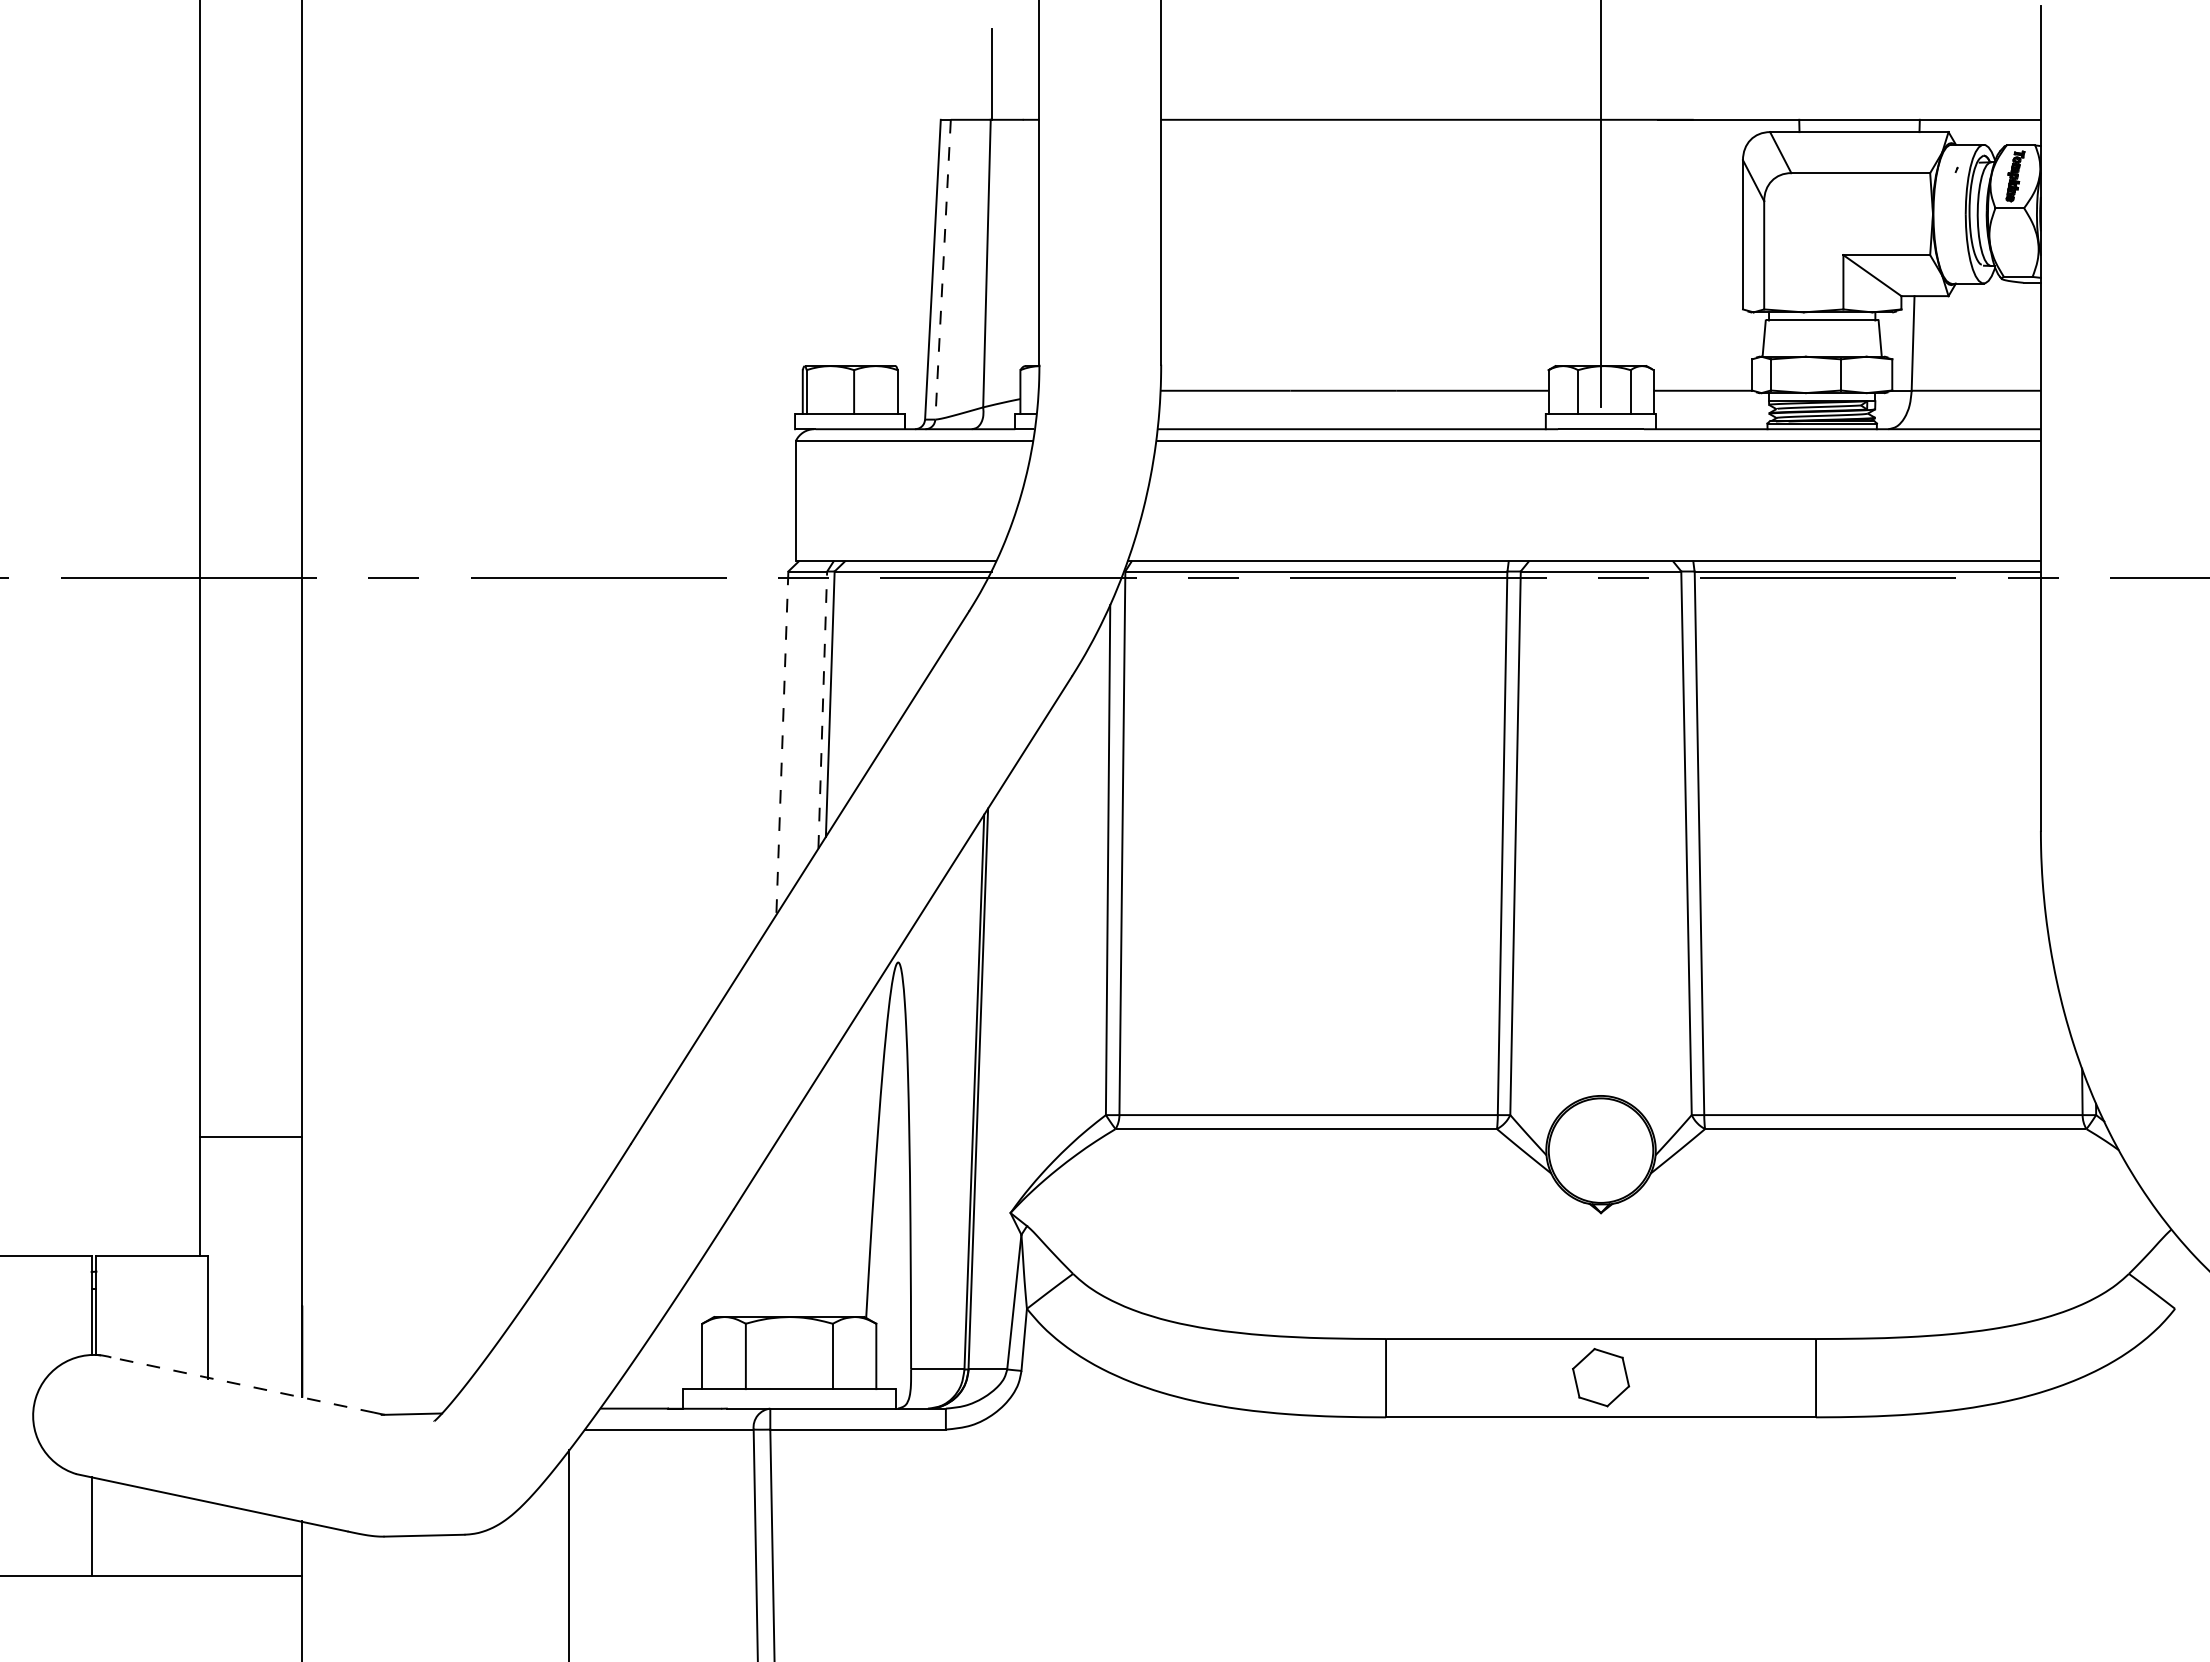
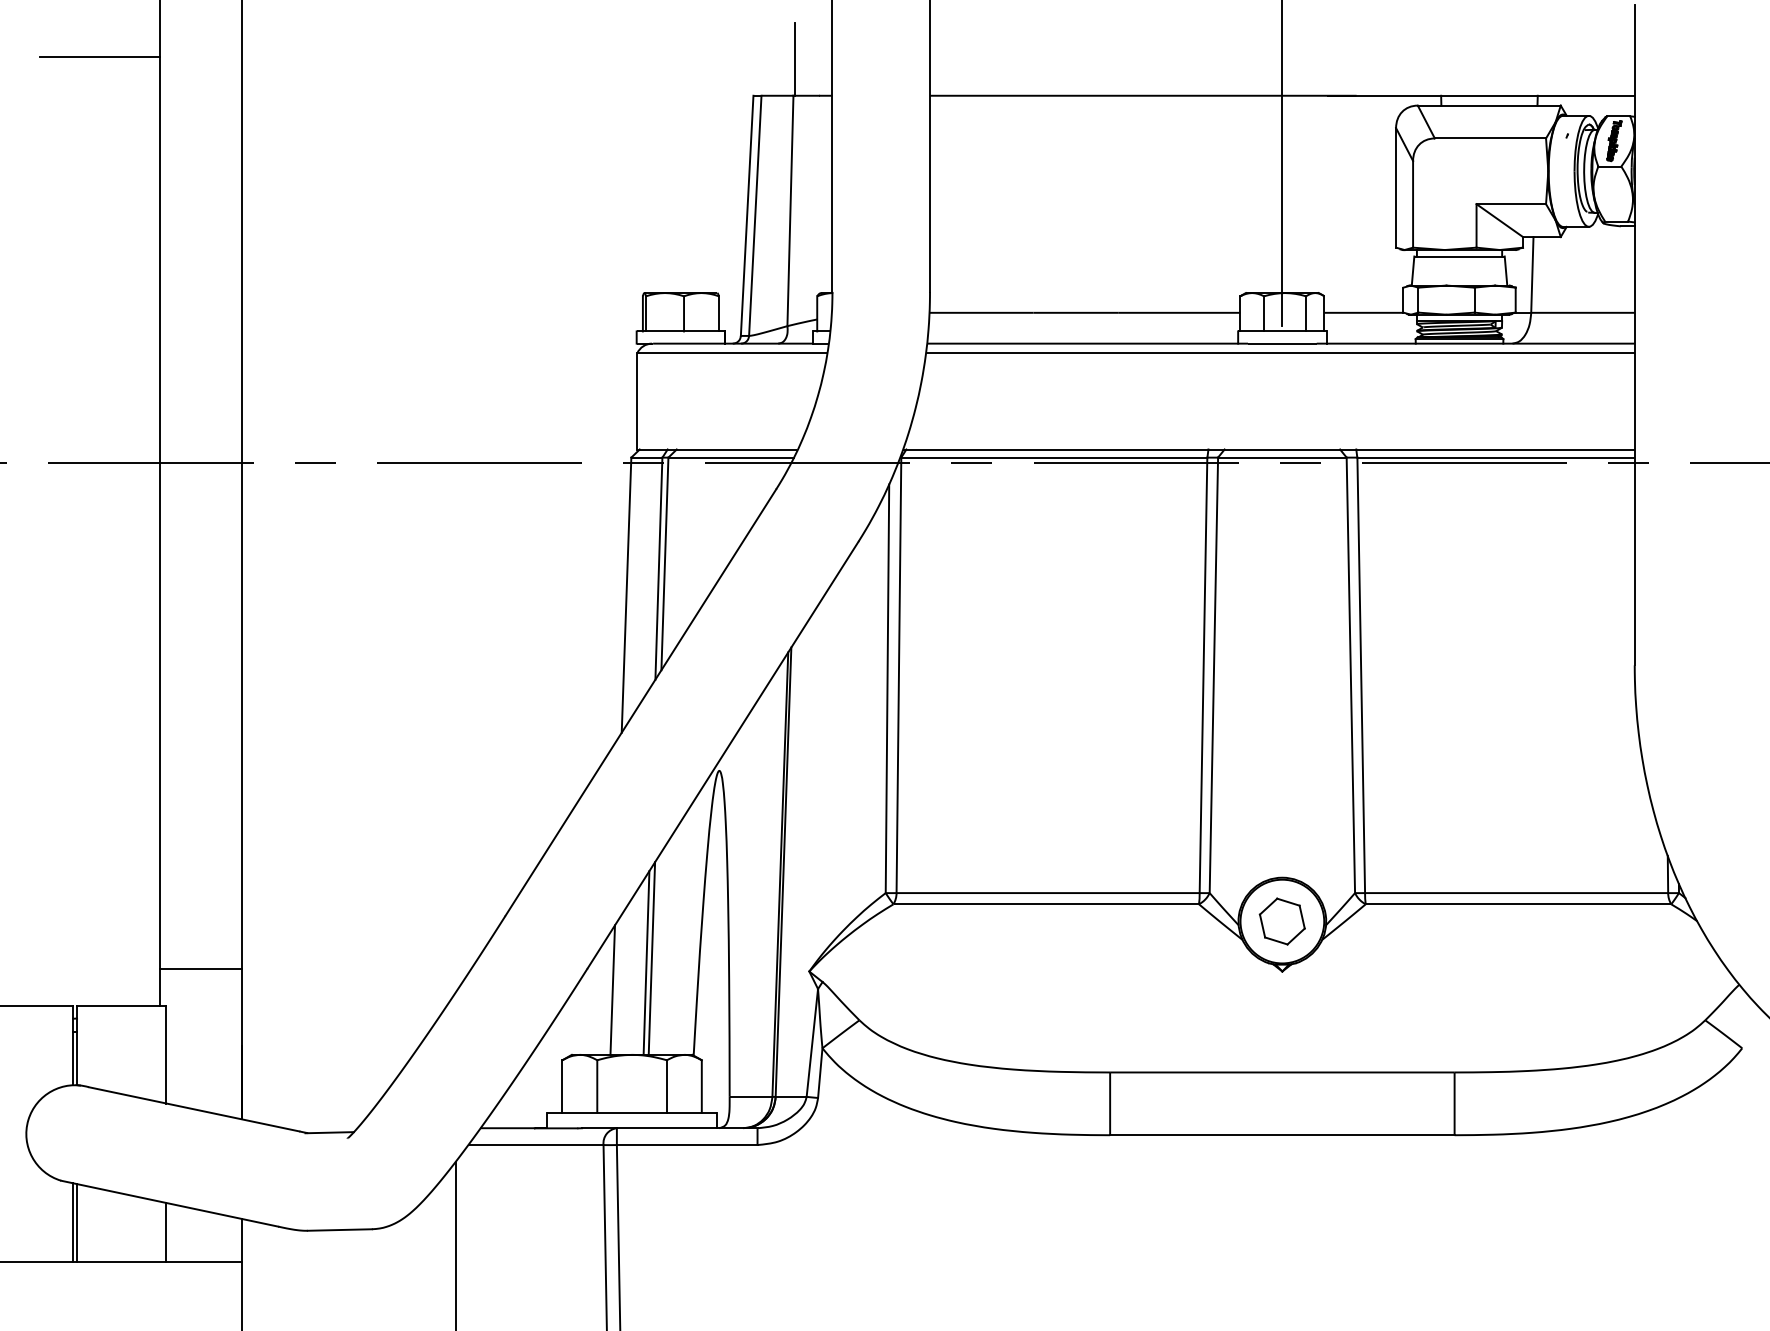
line: (125, 70) -> (100, 56), added
line: (943, 270) -> (755, 216), dashed -> solid
line: (822, 710) -> (658, 568), dashed -> solid
line: (782, 743) -> (626, 595), dashed -> solid
line: (251, 1137) -> (201, 969), moved
line: (814, 1196) -> (652, 958), added
line: (806, 1202) -> (645, 963), added
line: (764, 1236) -> (612, 990), added
part: (1601, 1377) -> (1282, 921), moved
line: (242, 1384) -> (194, 1108), dashed -> solid
line: (96, 1526) -> (77, 1222), added
line: (207, 1538) -> (166, 1232), added

